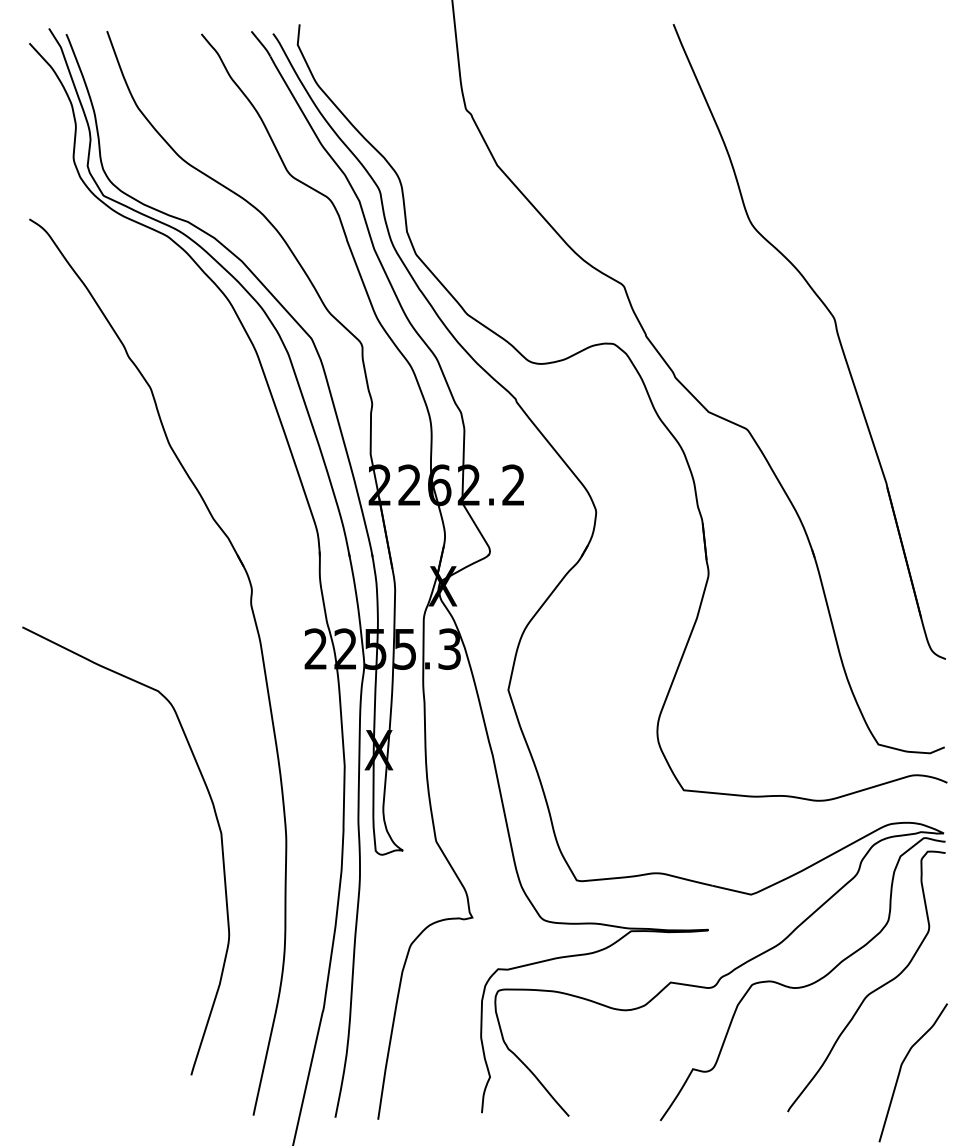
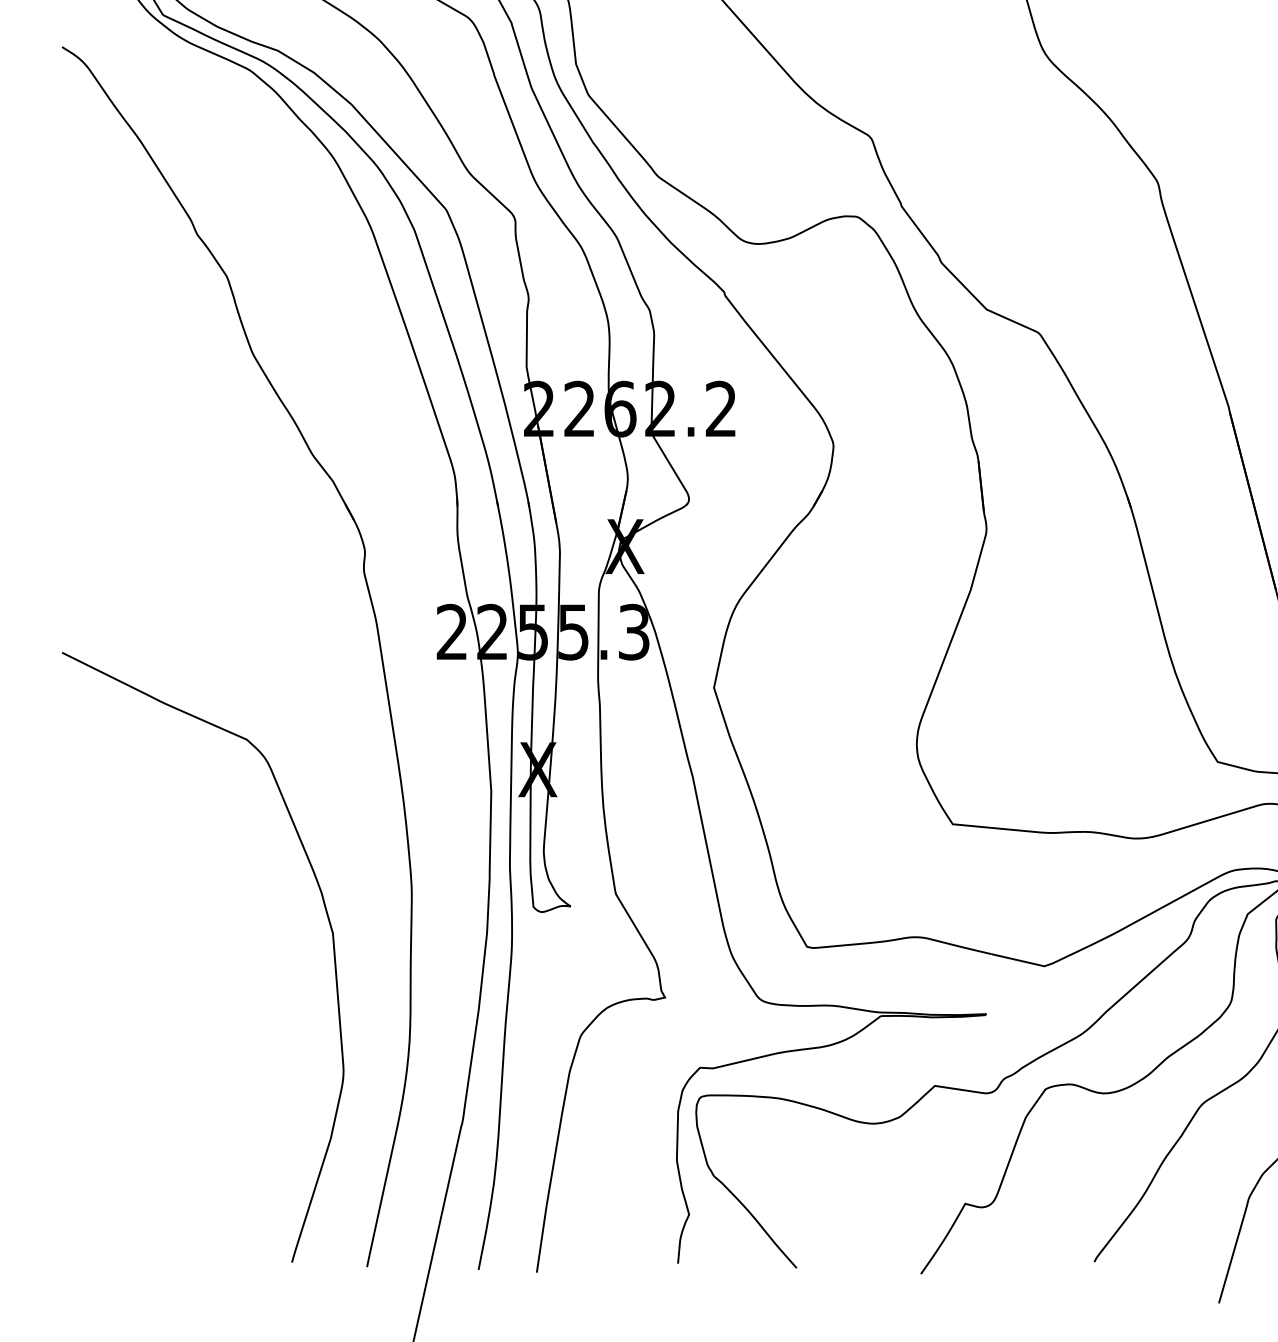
curve: (217, 824) -> (327, 921), moved

